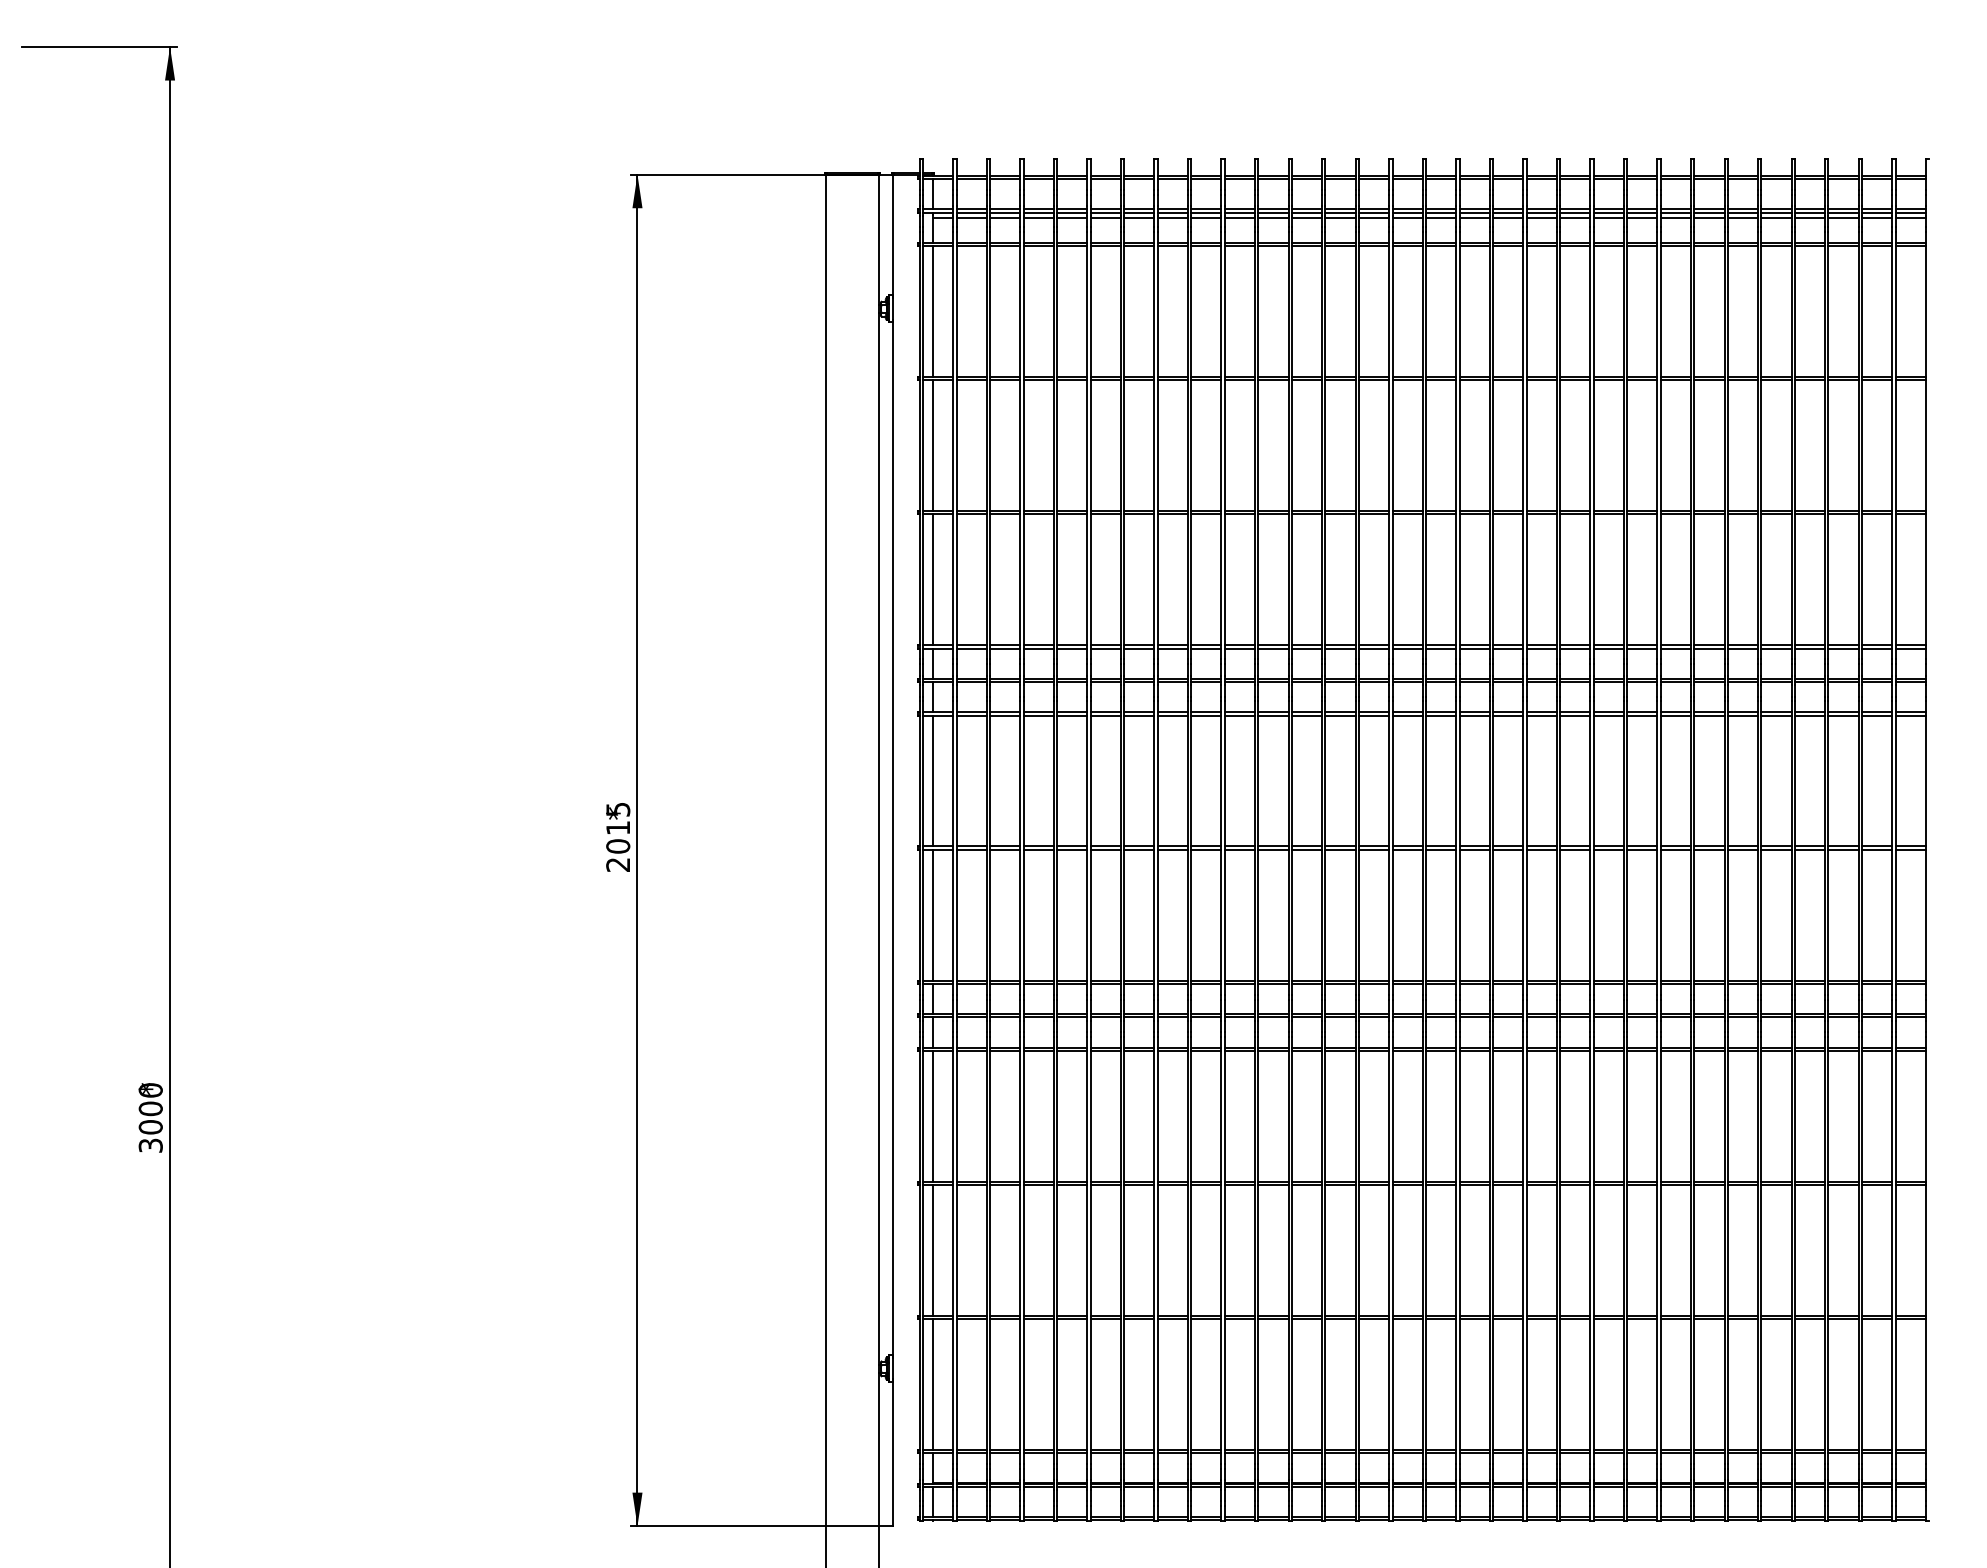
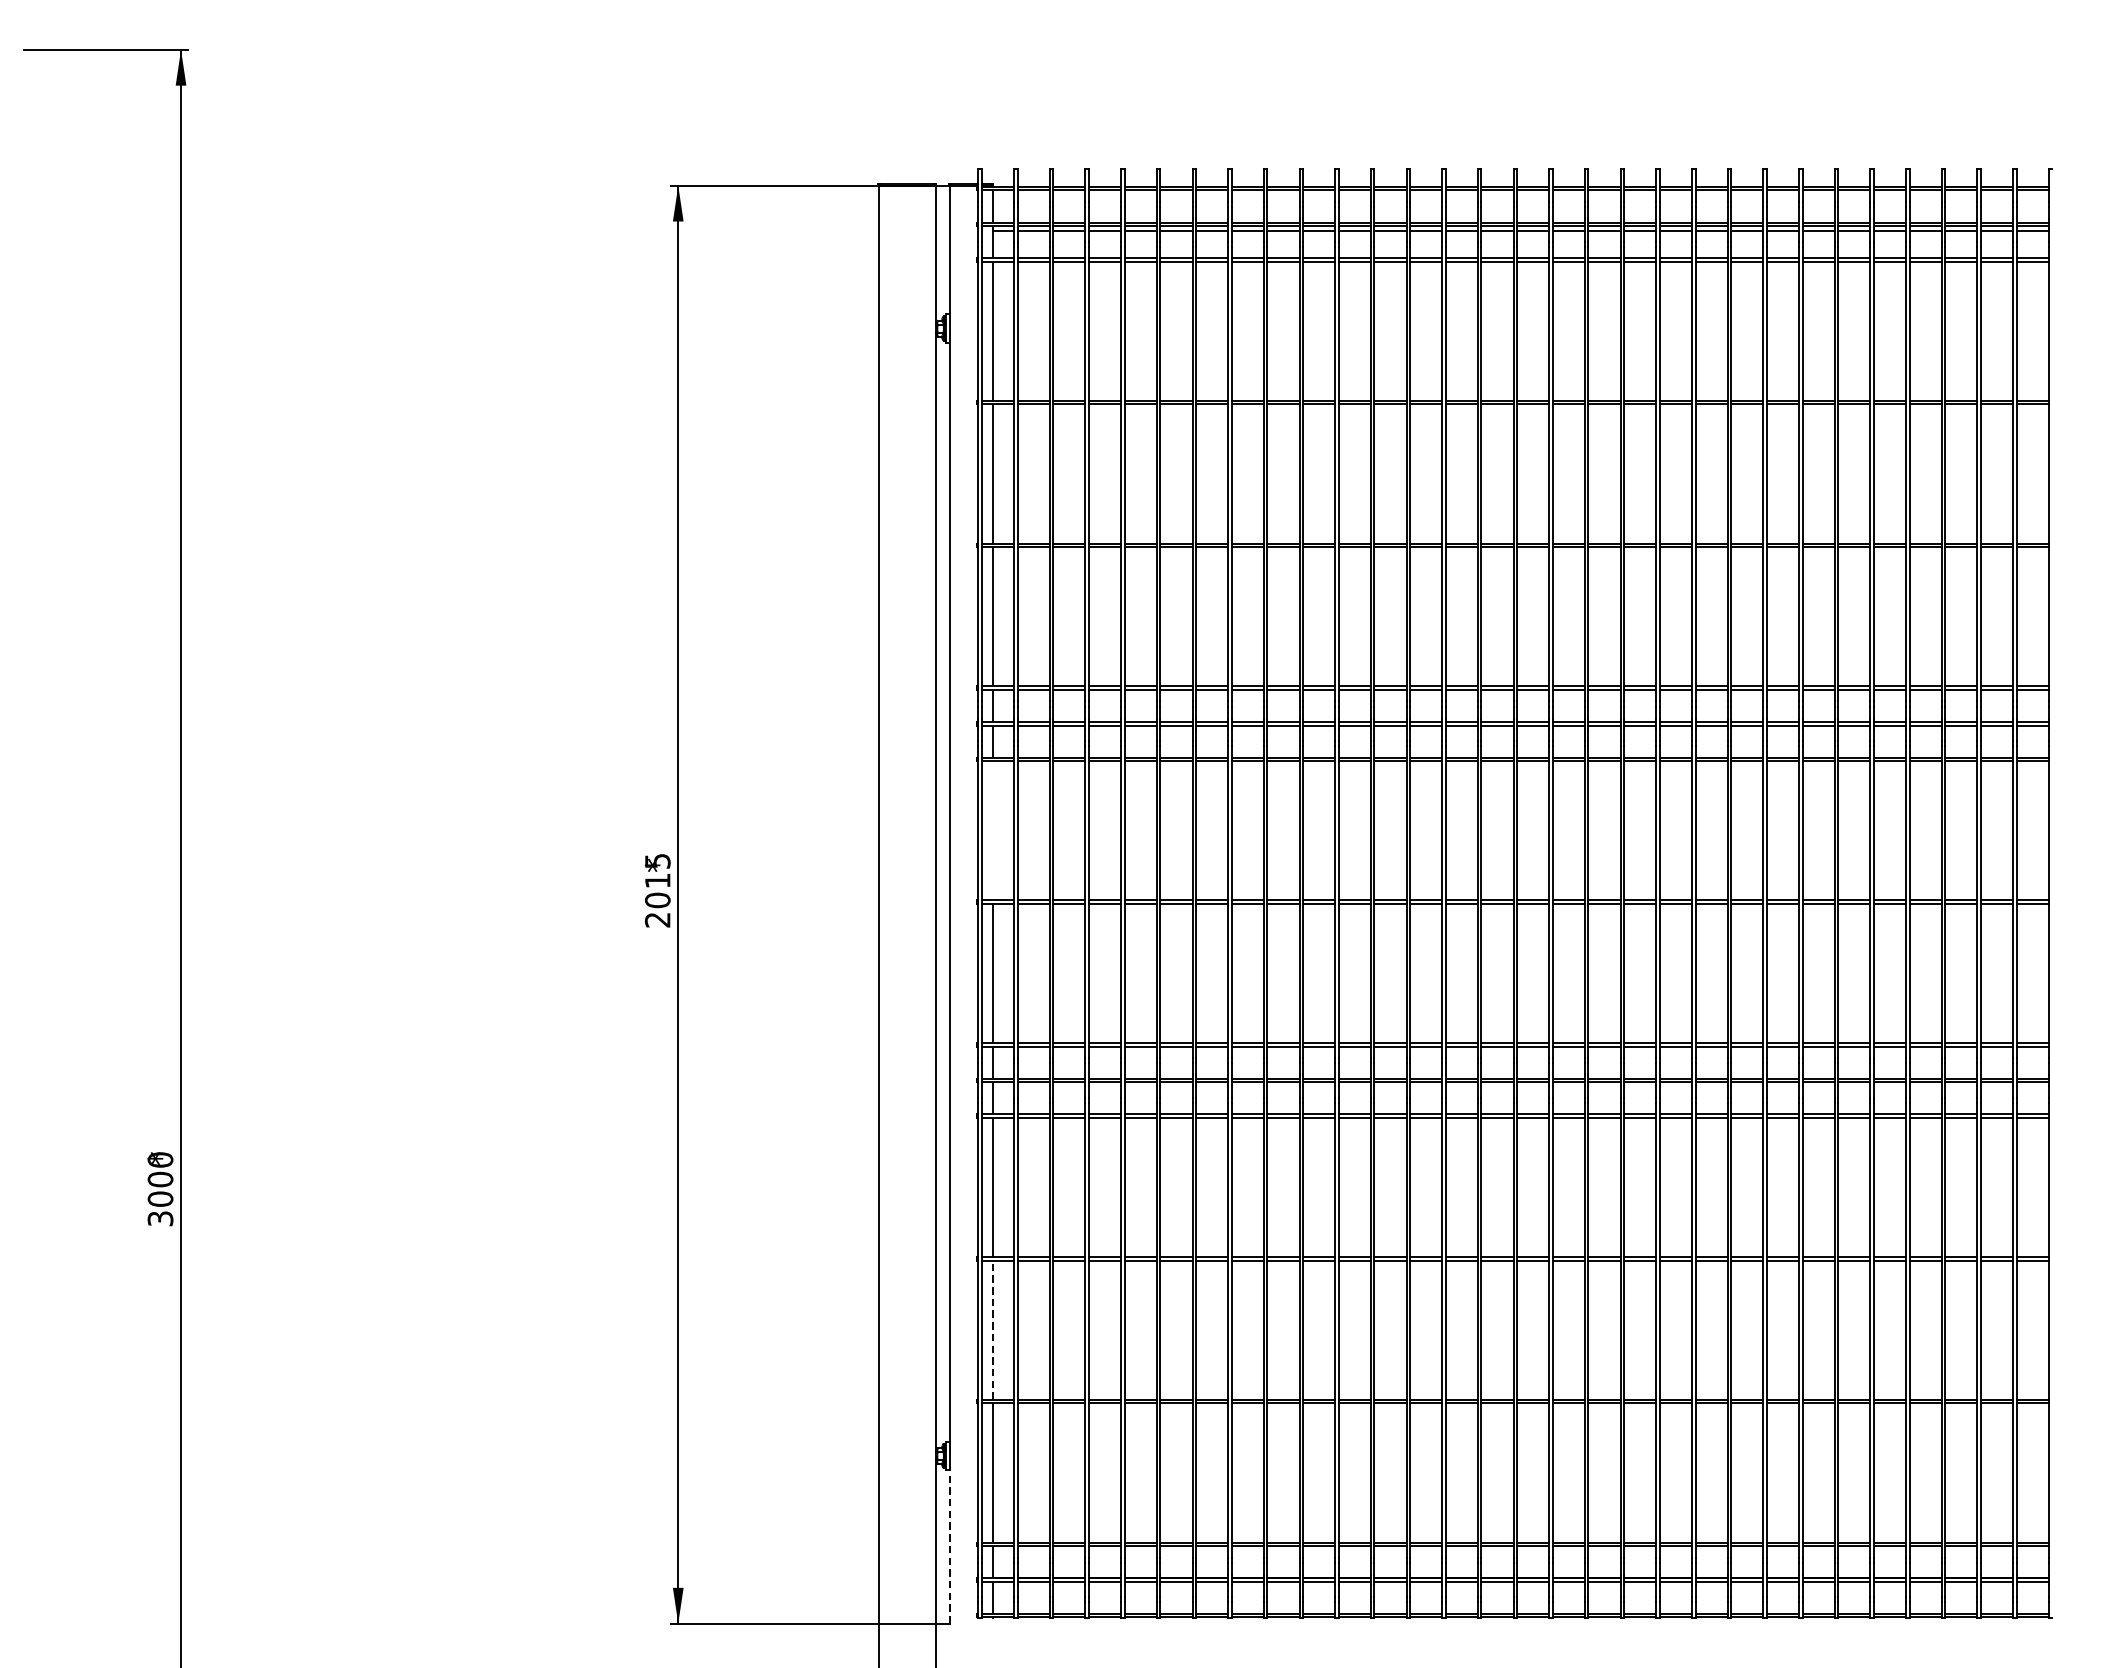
line: (933, 780) -> (993, 830), removed
line: (933, 1249) -> (993, 1329), solid -> dashed
line: (892, 1453) -> (949, 1546), solid -> dashed

